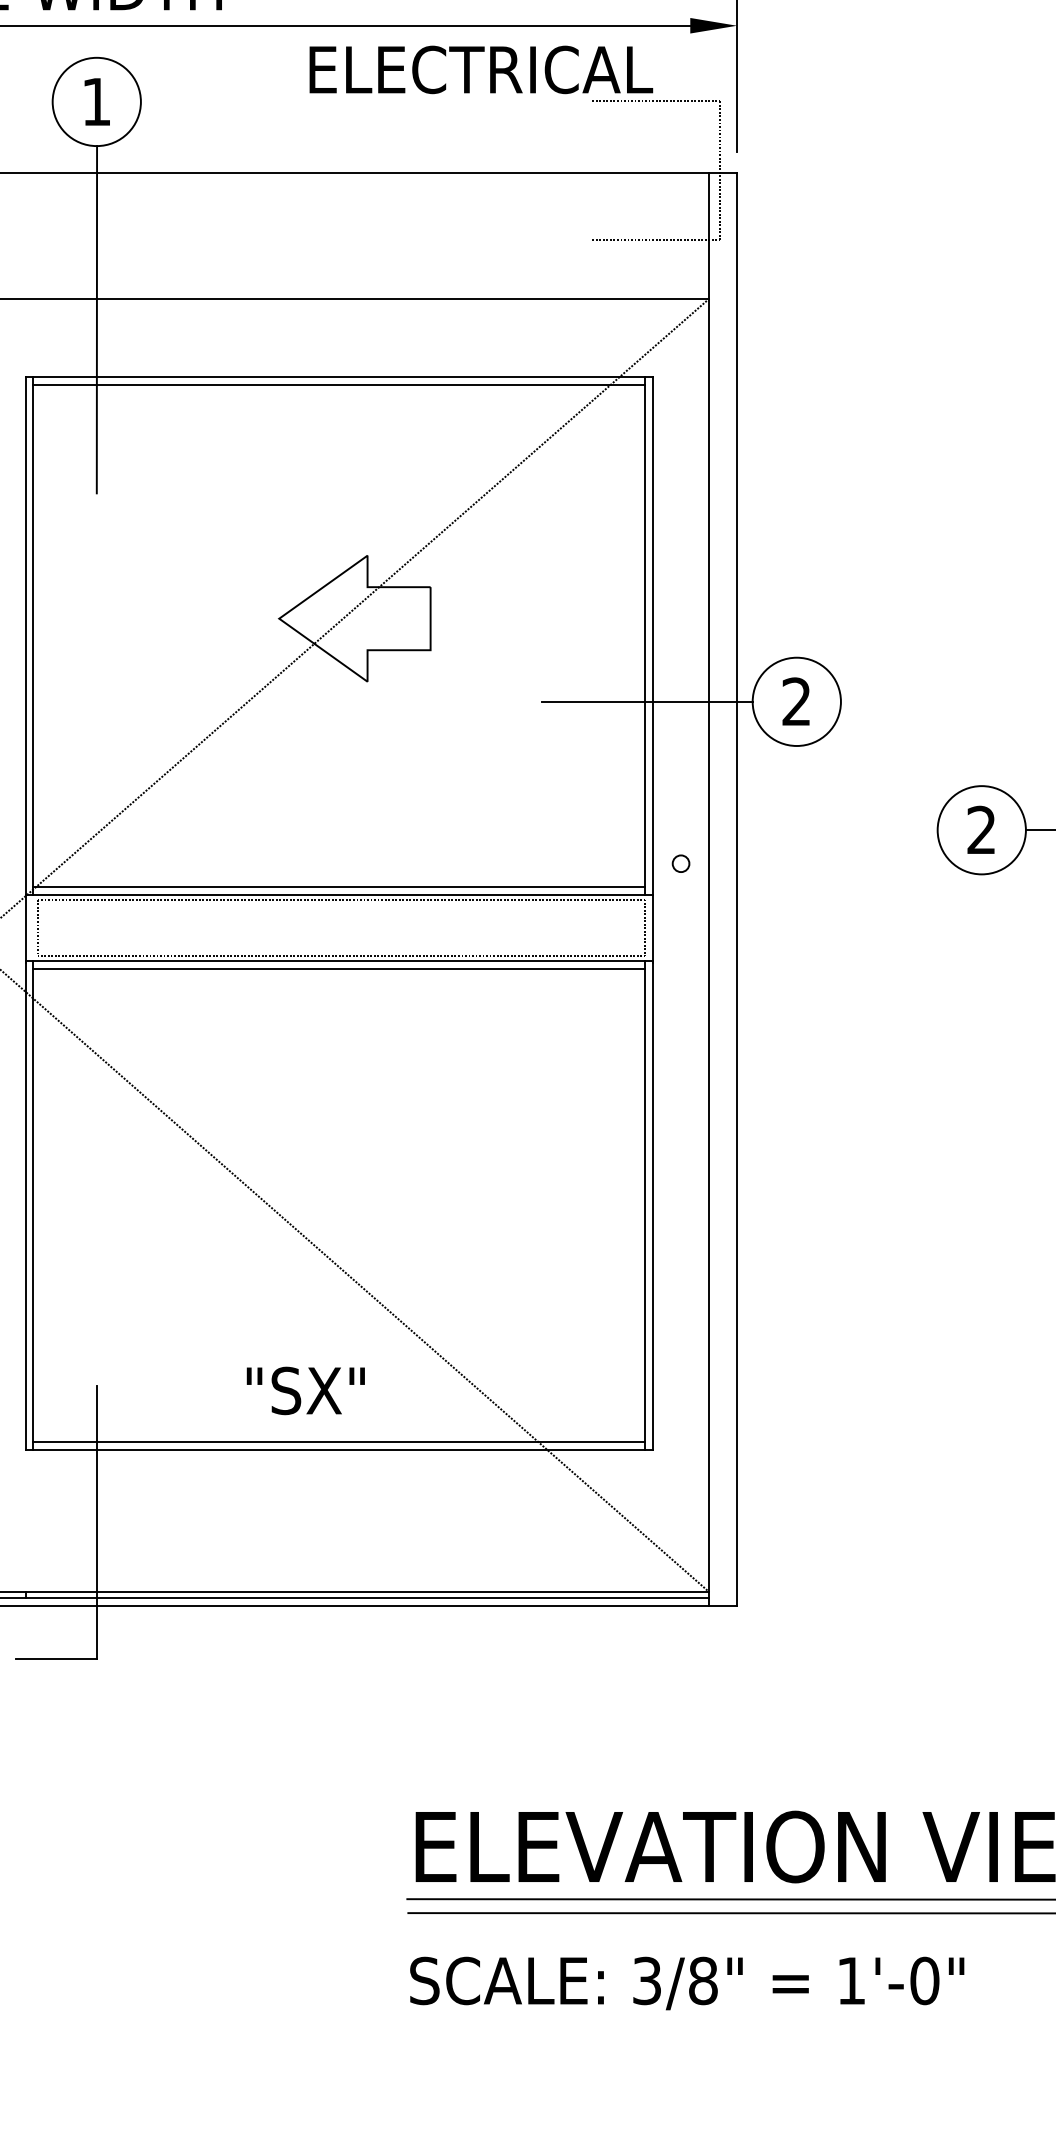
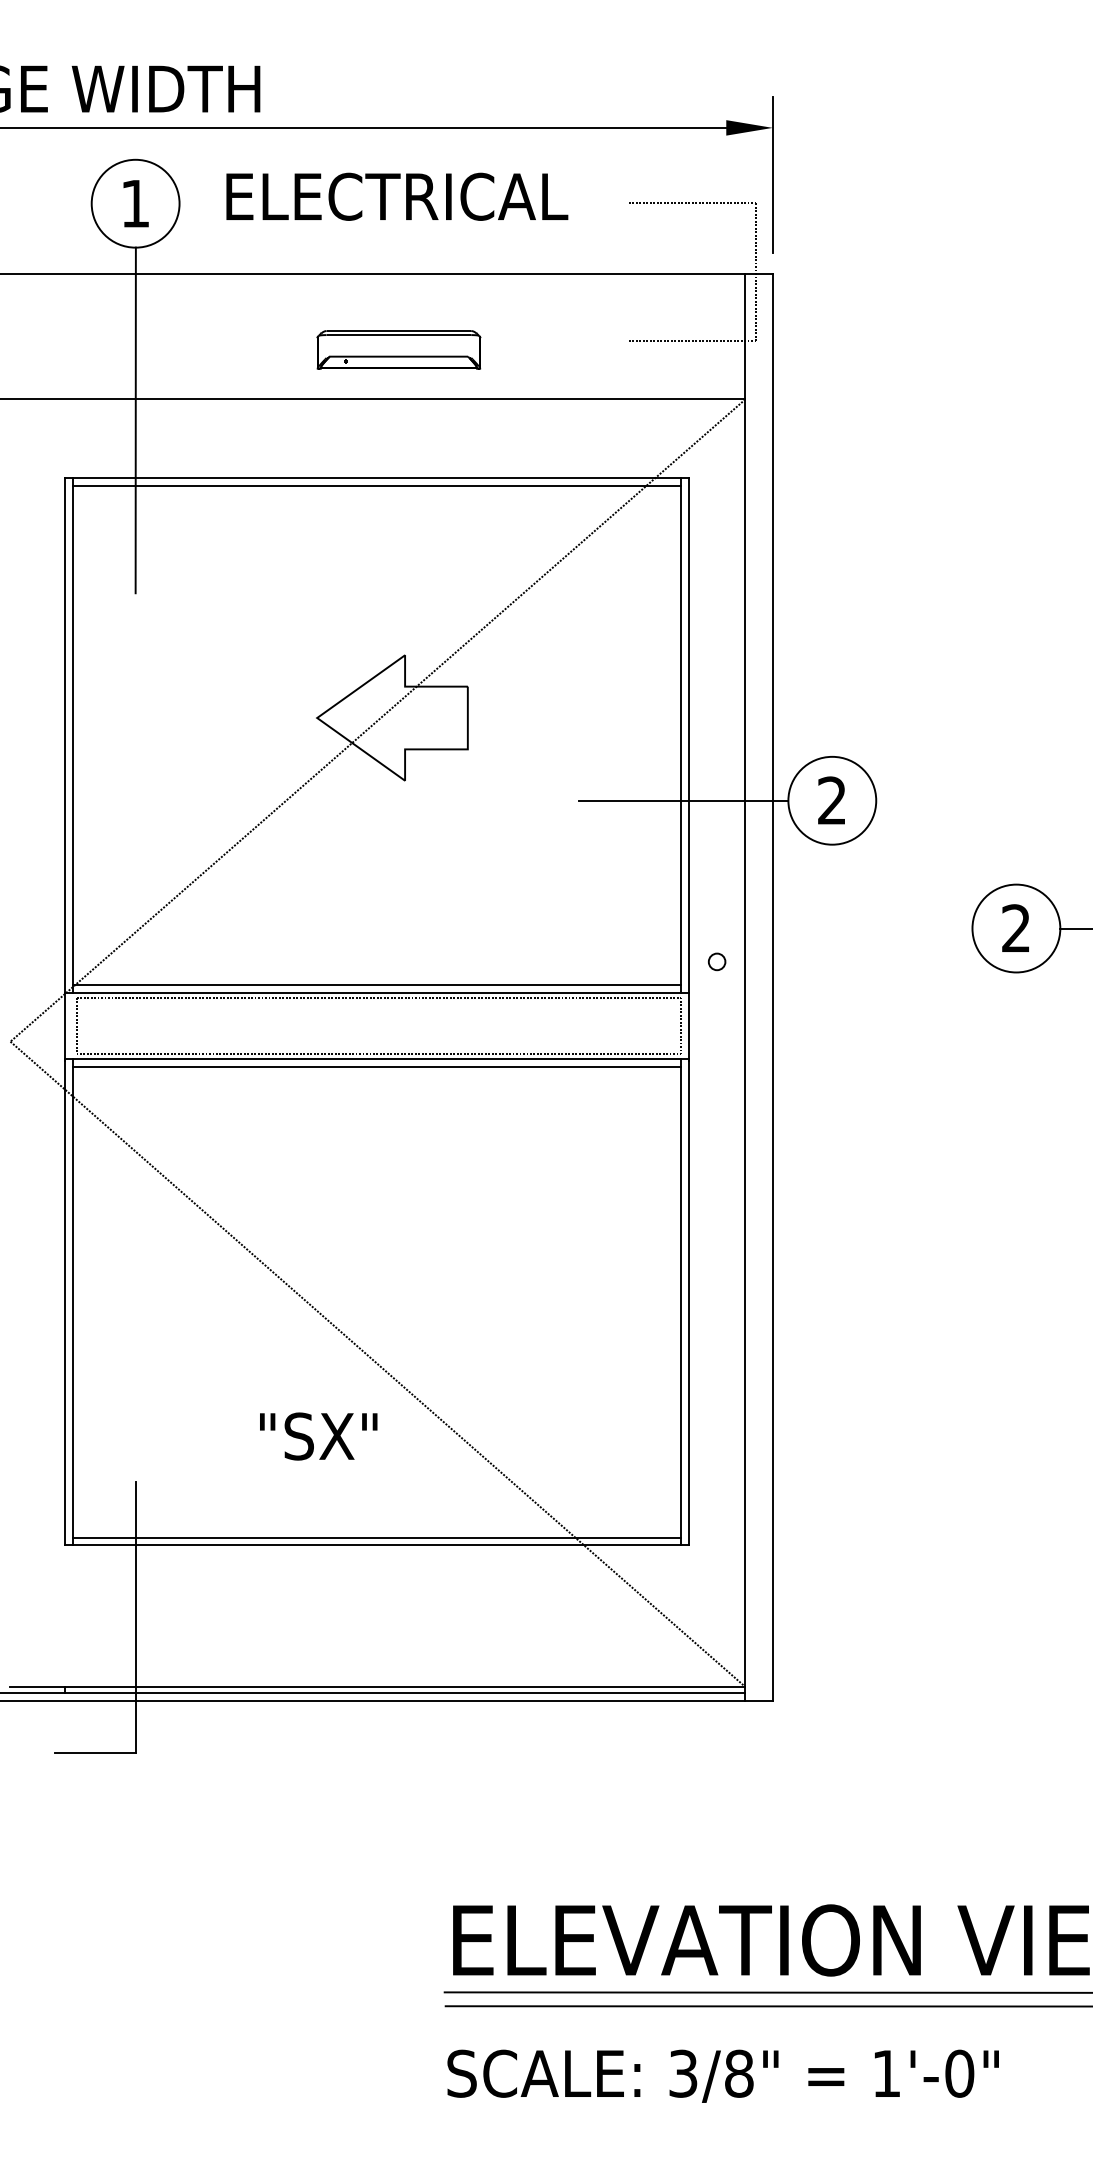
text: (481, 69) -> (397, 196), moved
part: (360, 248) -> (398, 349), added
text: (305, 1390) -> (318, 1436), moved

